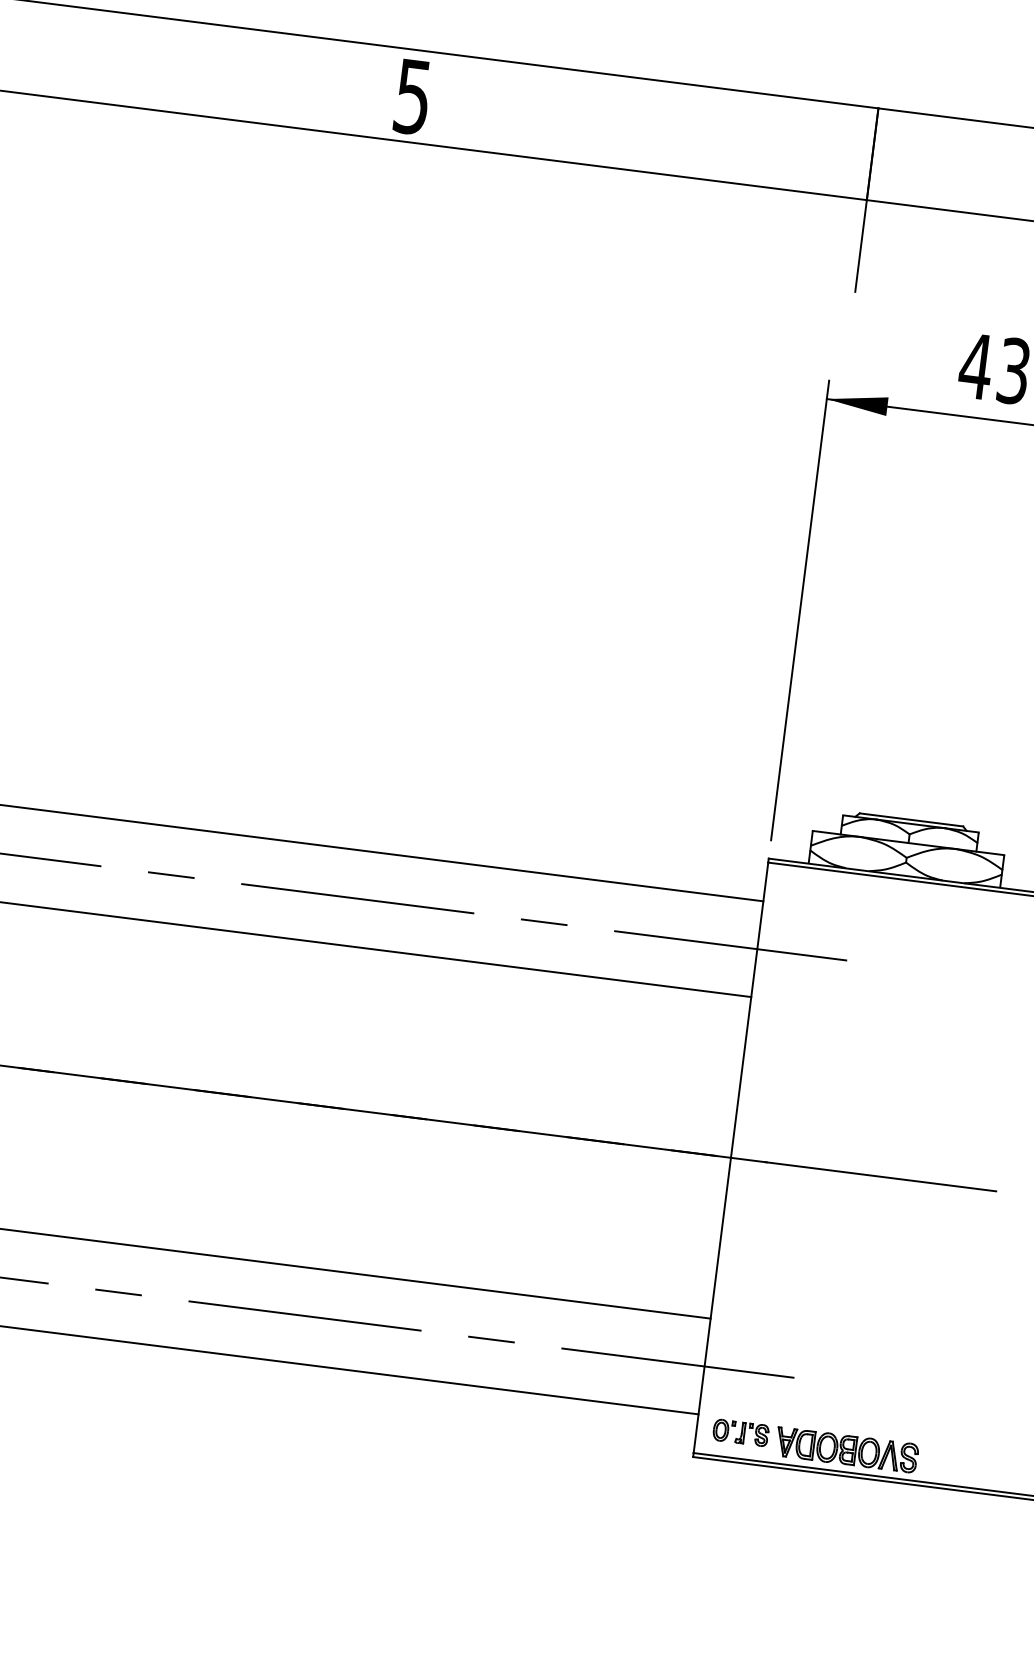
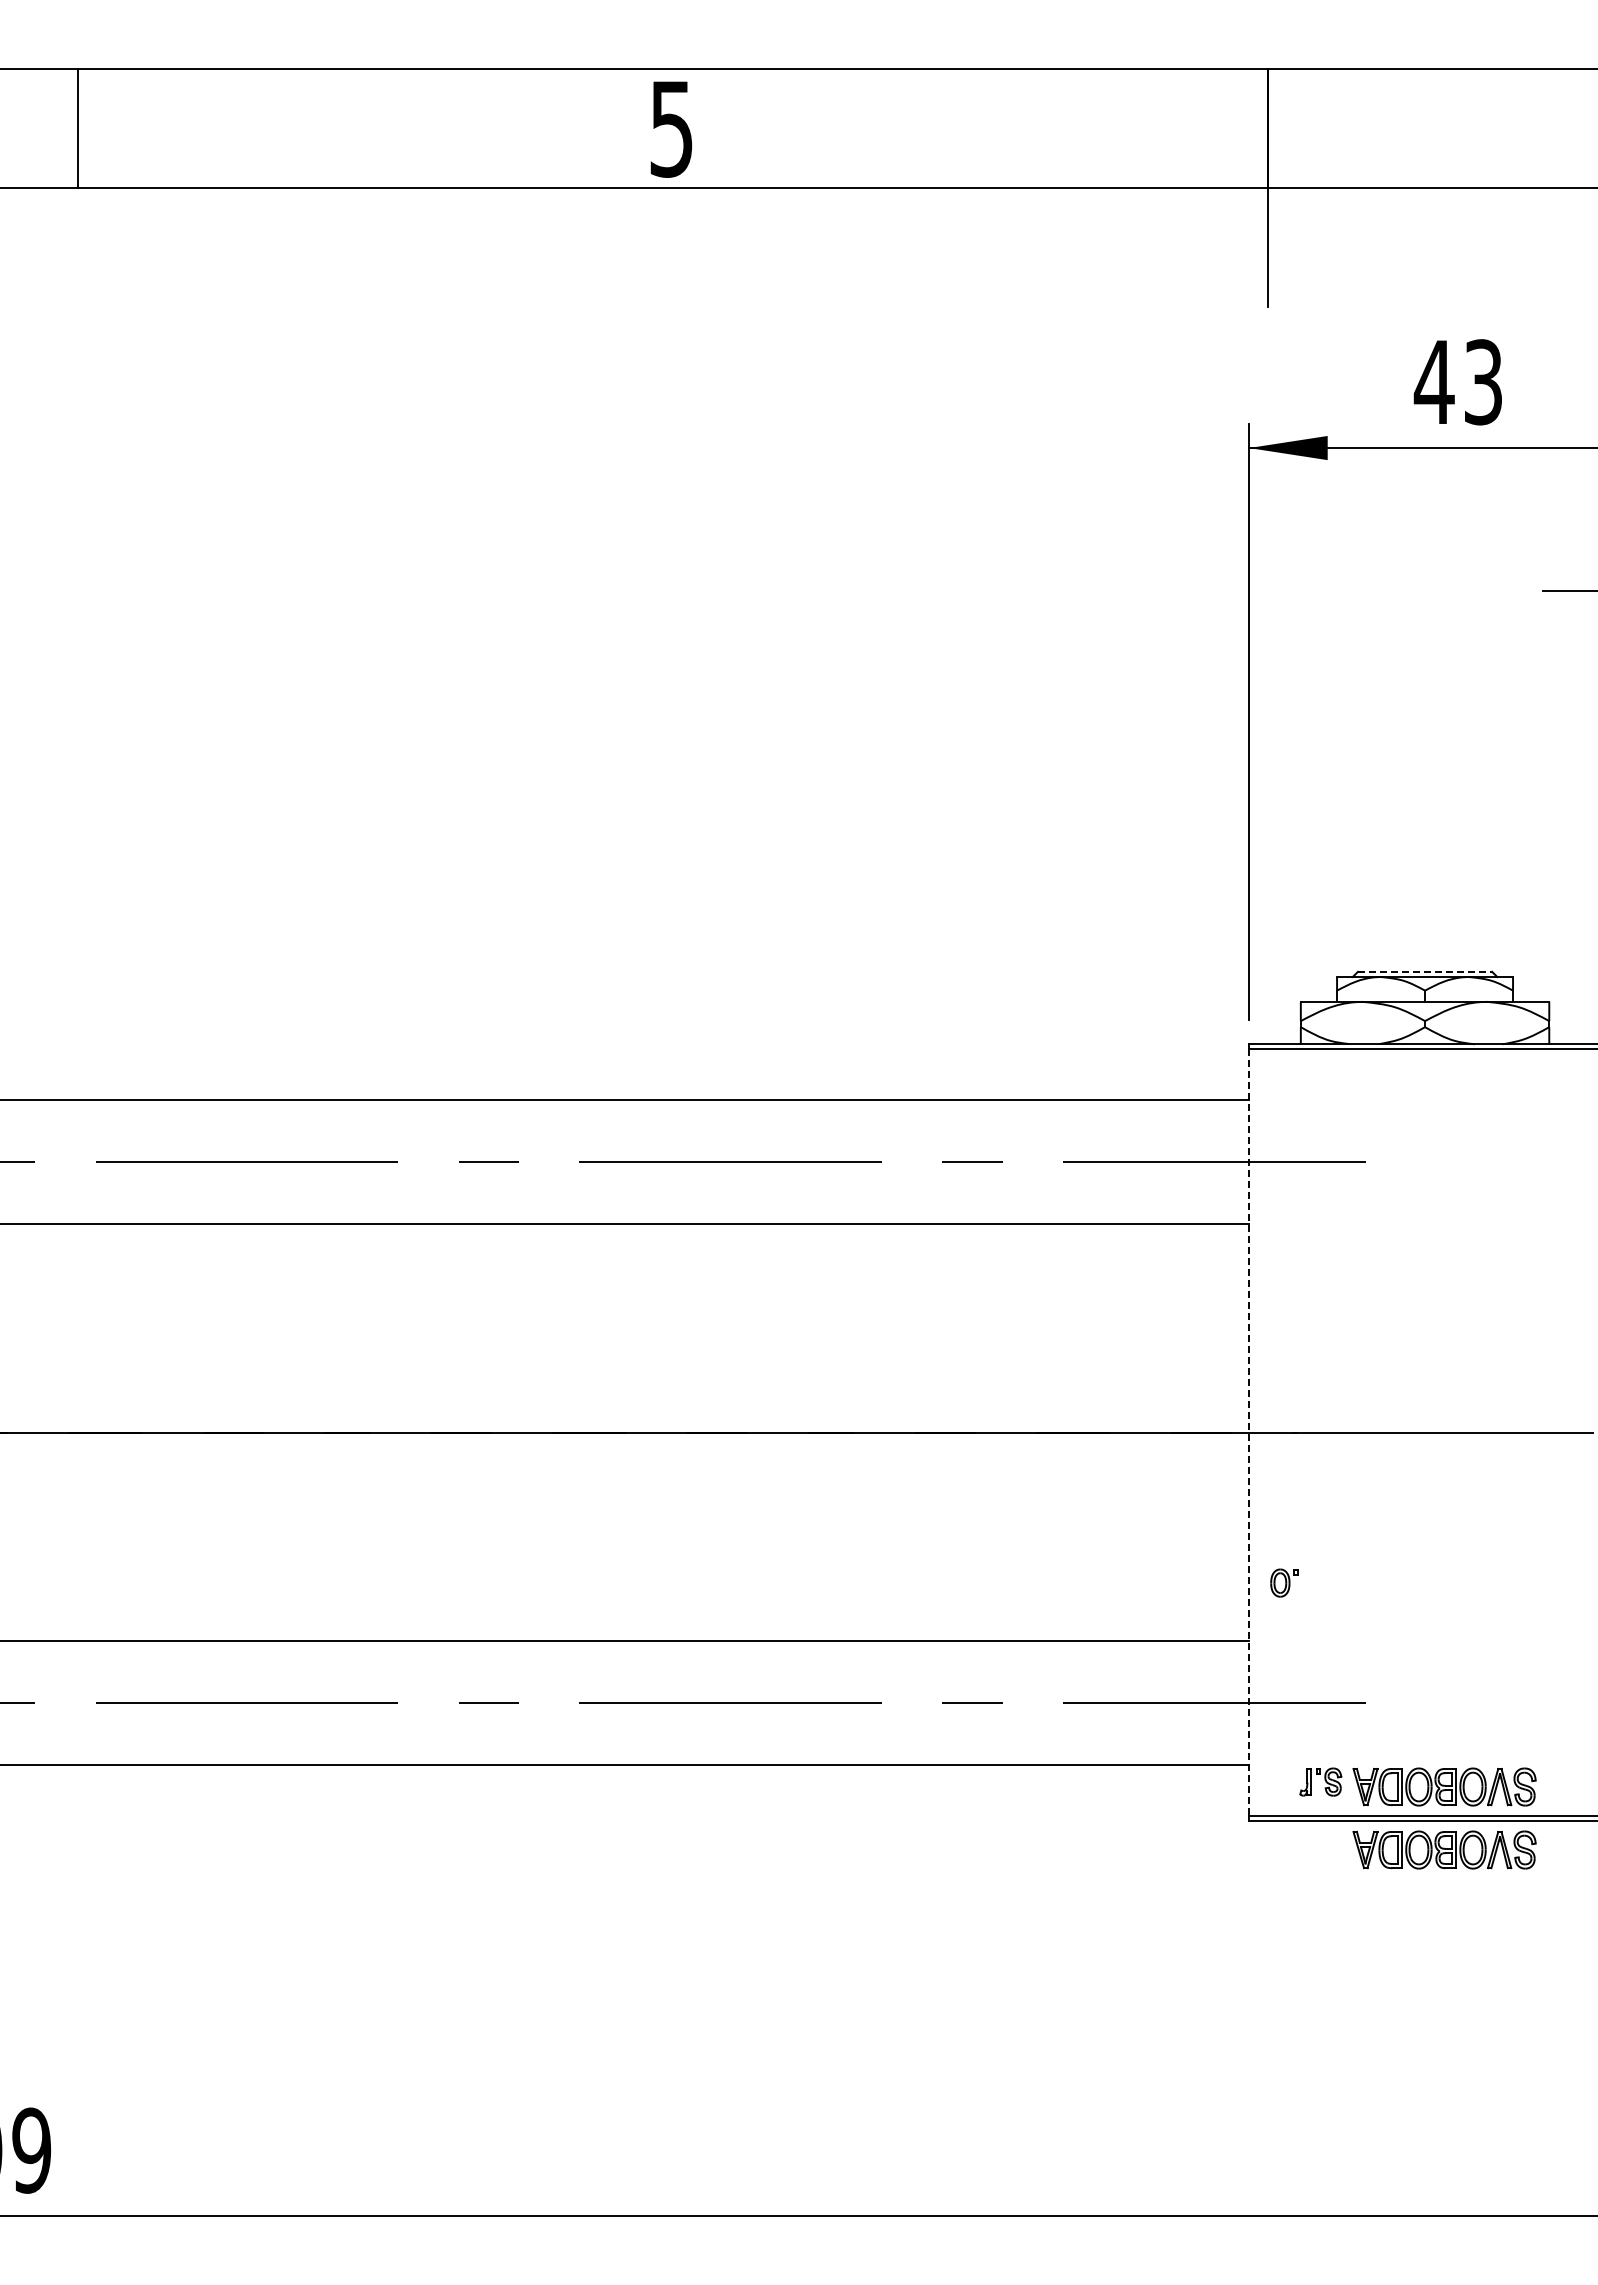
line: (911, 819) -> (1425, 971), solid -> dashed
line: (731, 1158) -> (1249, 1433), solid -> dashed
part: (724, 1430) -> (1284, 1582), moved
part: (840, 1498) -> (1444, 1849), added

